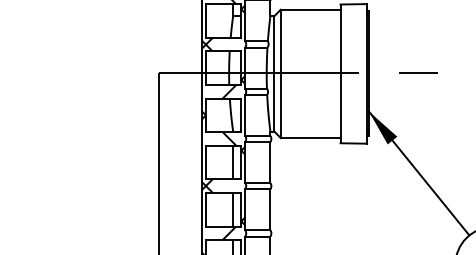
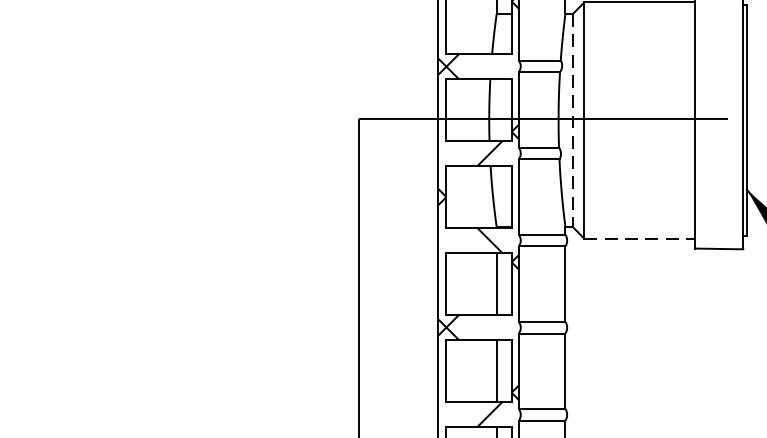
line: (274, 73) -> (572, 119), solid -> dashed
line: (310, 138) -> (639, 239), solid -> dashed

